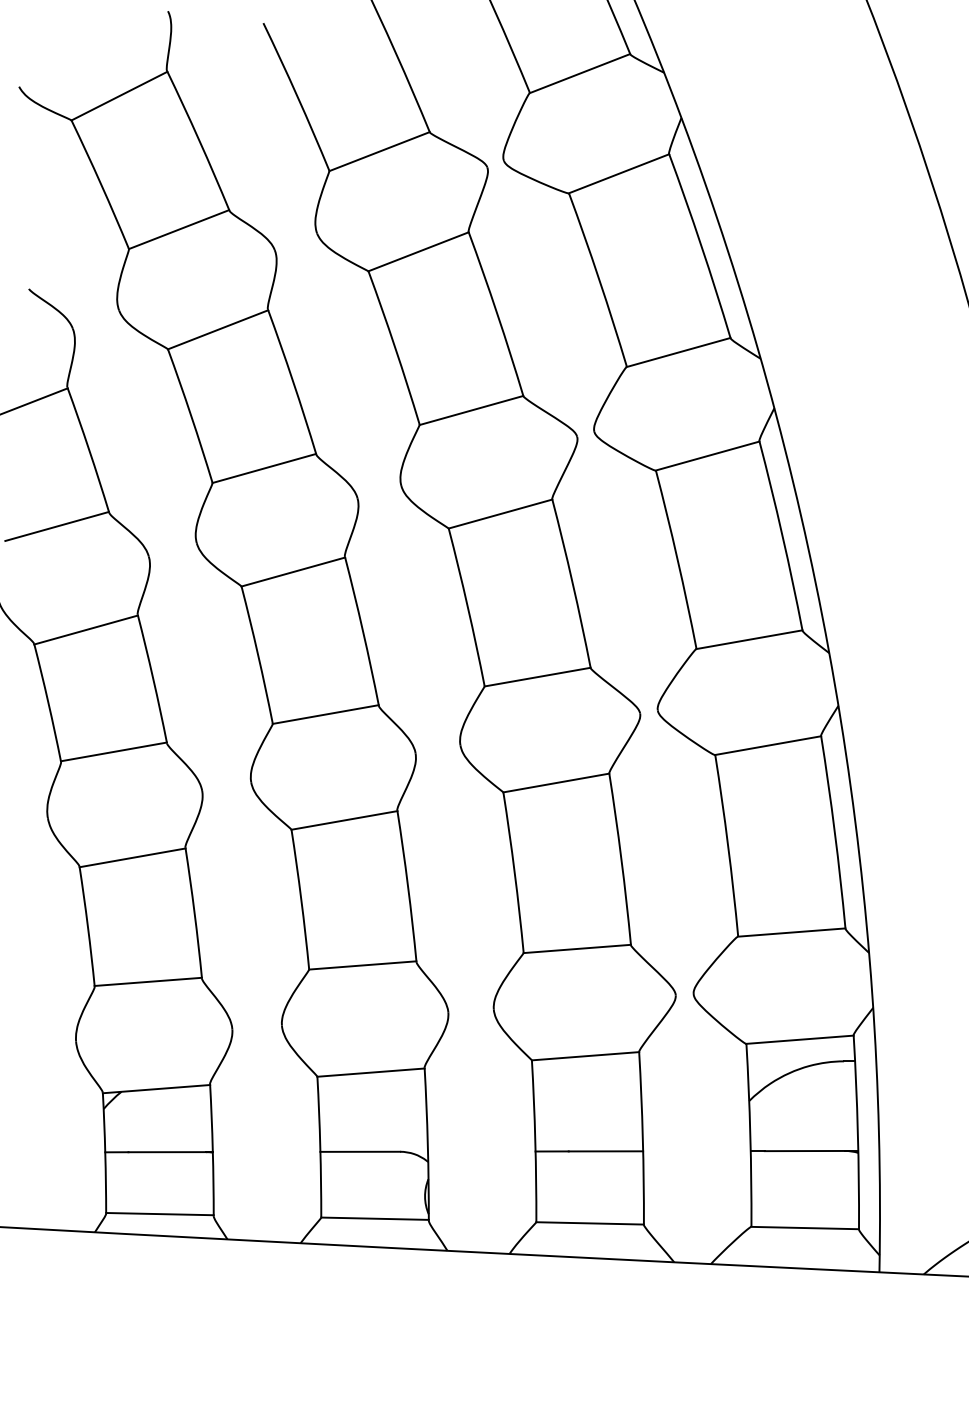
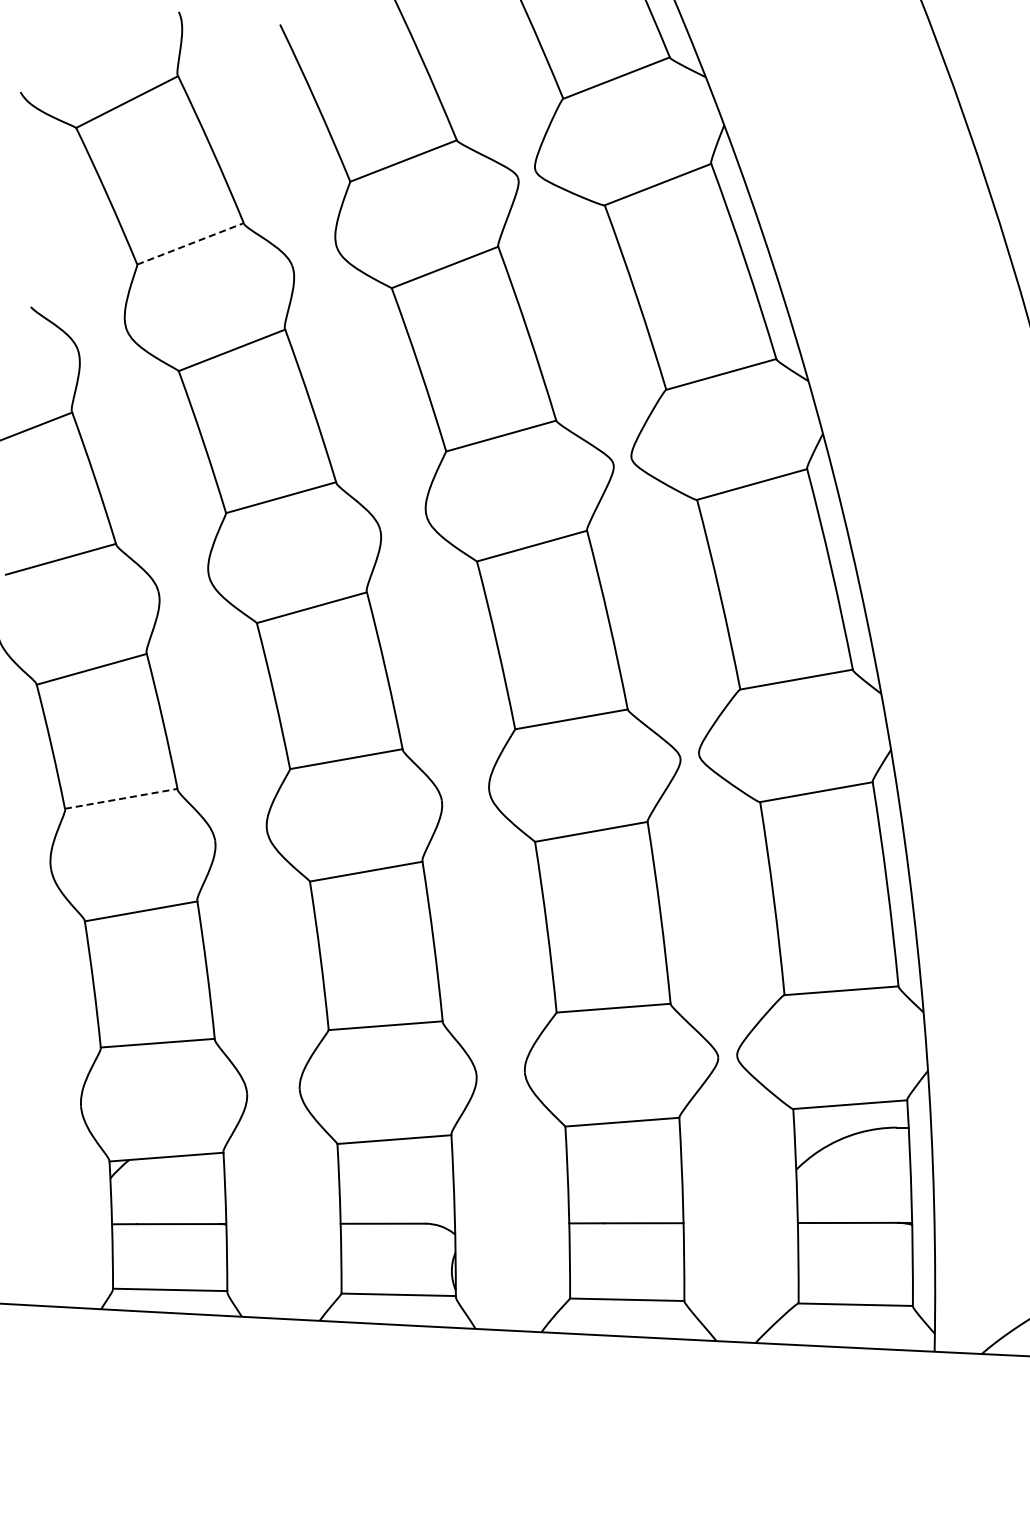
line: (179, 229) -> (190, 243), solid -> dashed
line: (114, 751) -> (121, 798), solid -> dashed

